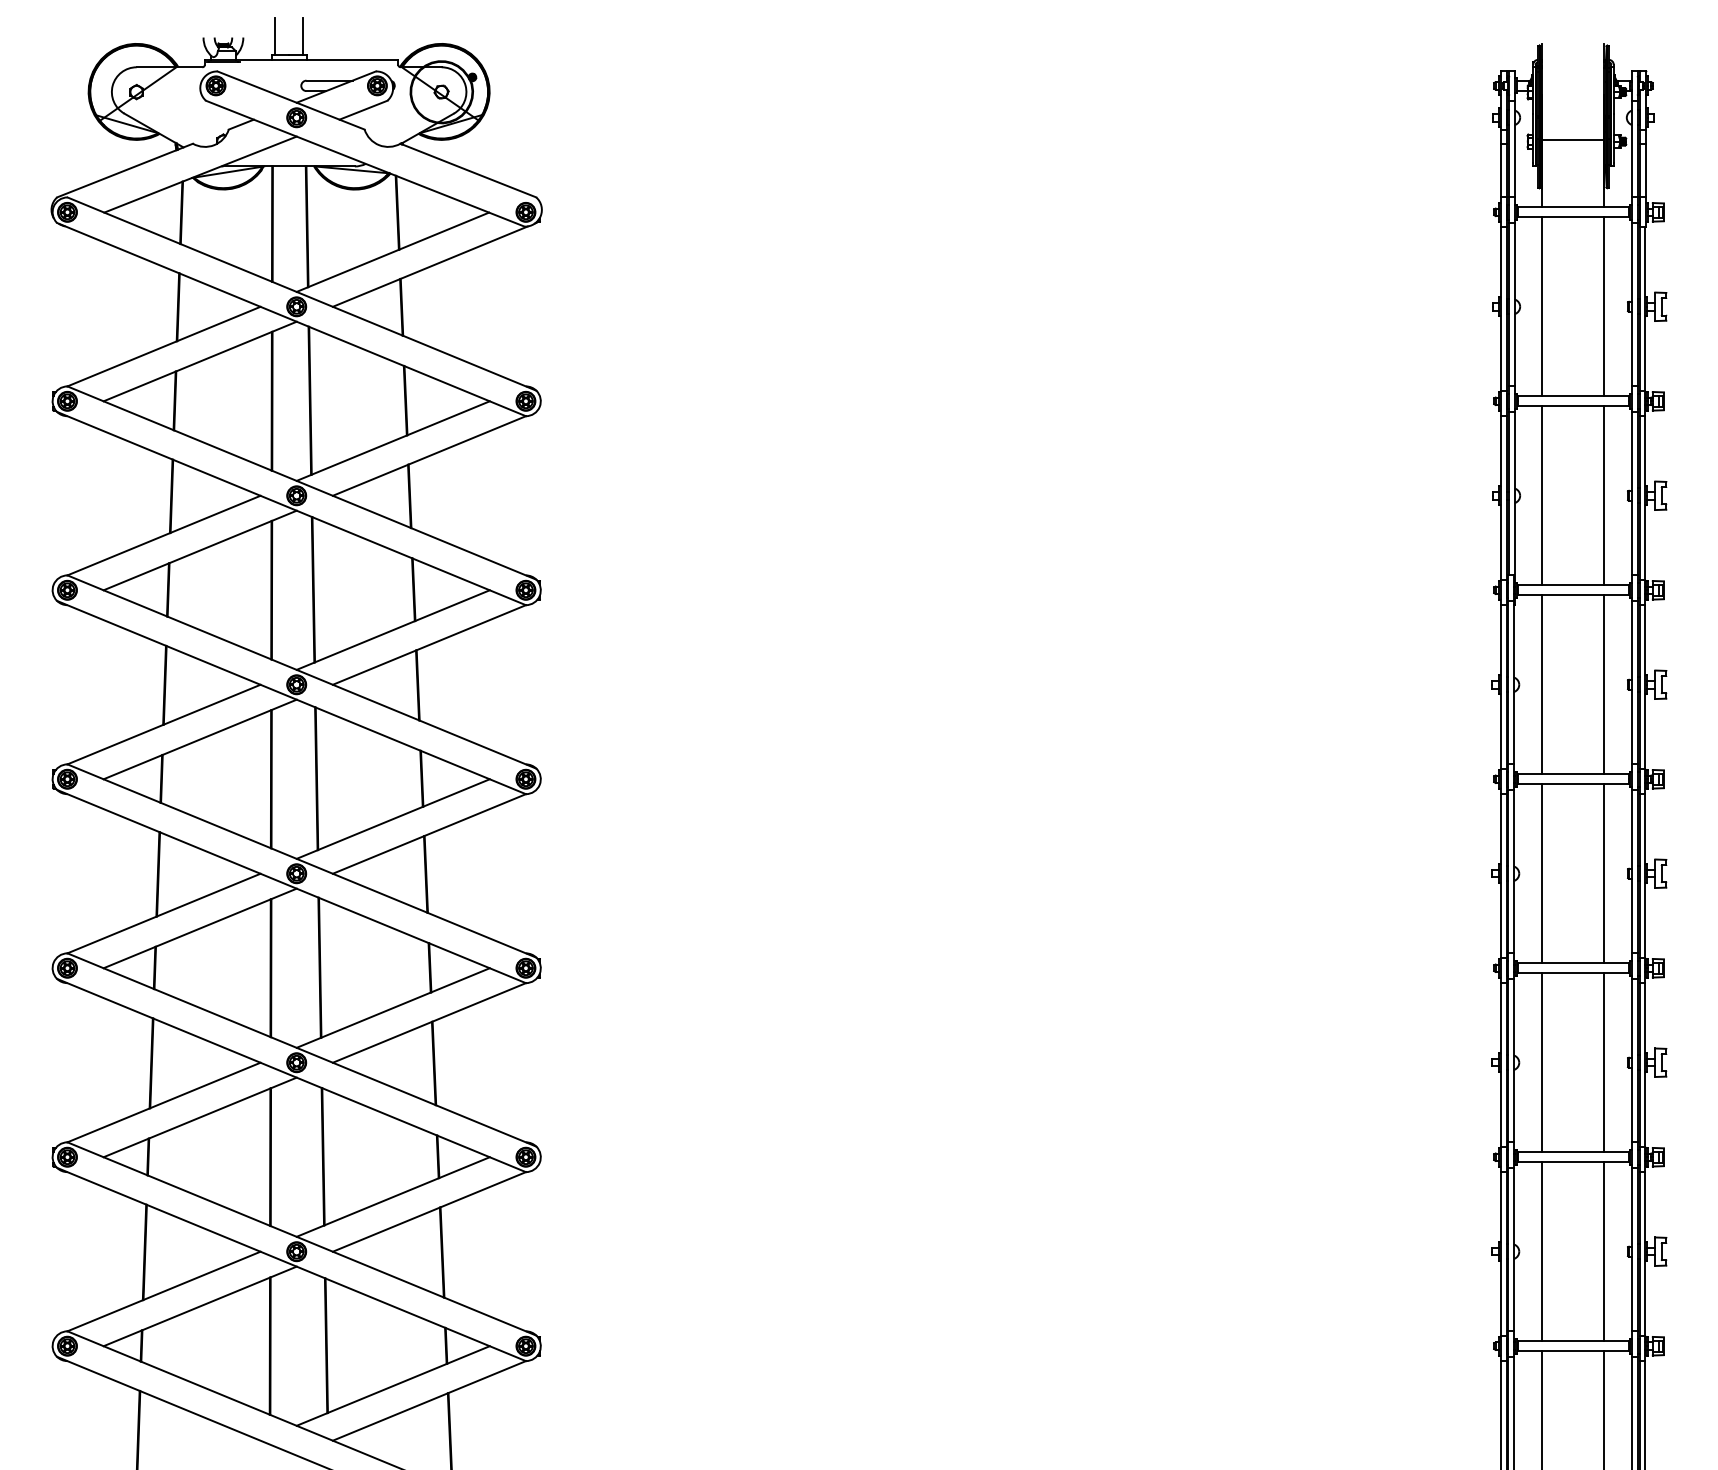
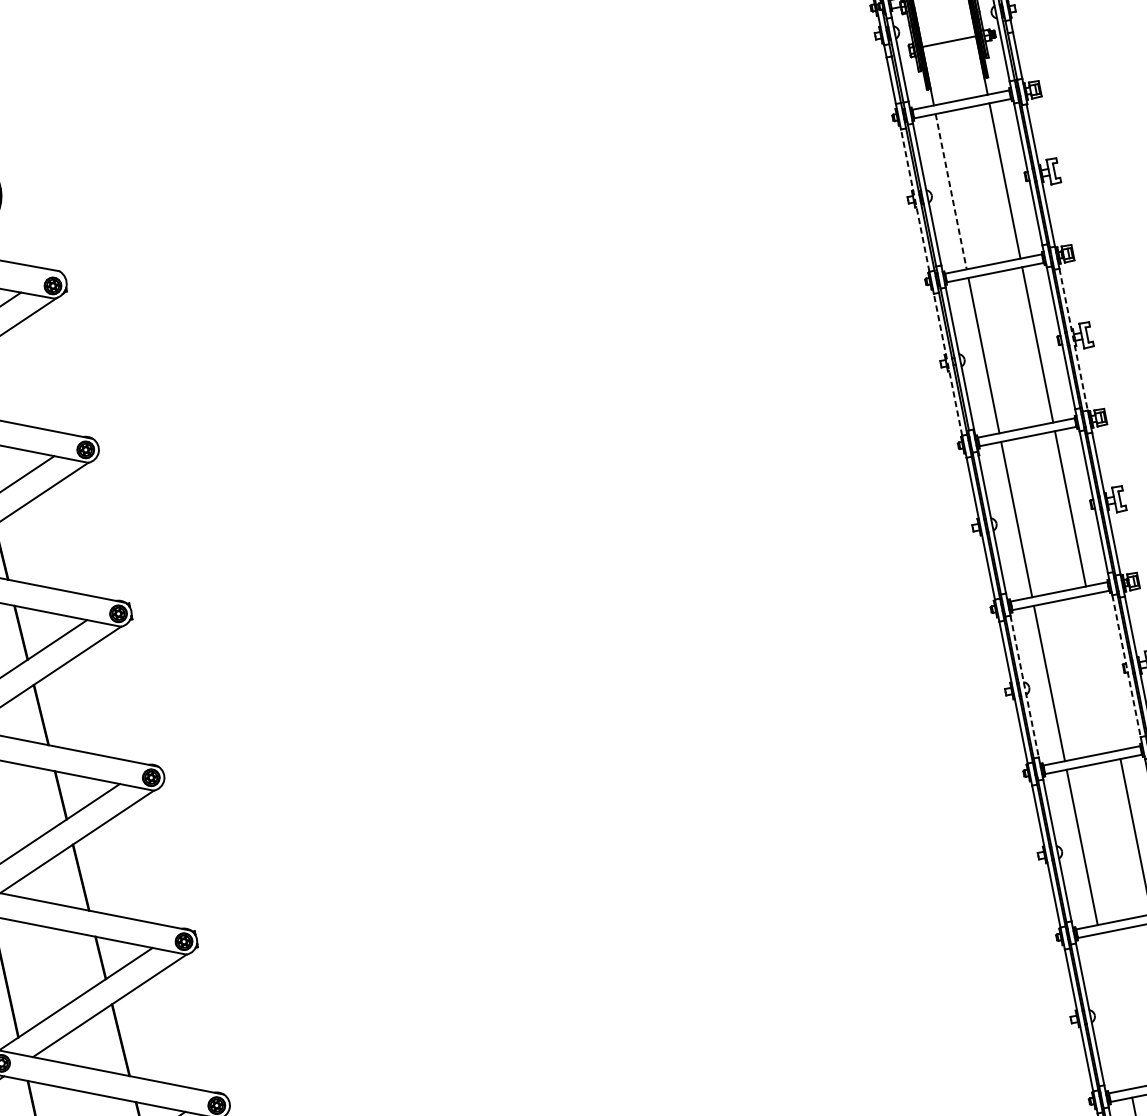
line: (1542, 306) -> (951, 191), solid -> dashed
line: (1500, 308) -> (915, 200), solid -> dashed
line: (1500, 497) -> (947, 364), solid -> dashed
line: (1645, 497) -> (1073, 339), solid -> dashed
line: (1514, 871) -> (1024, 686), solid -> dashed
line: (1631, 871) -> (1126, 666), solid -> dashed
line: (1604, 873) -> (1103, 672), removed
line: (1542, 1251) -> (1114, 1011), removed

